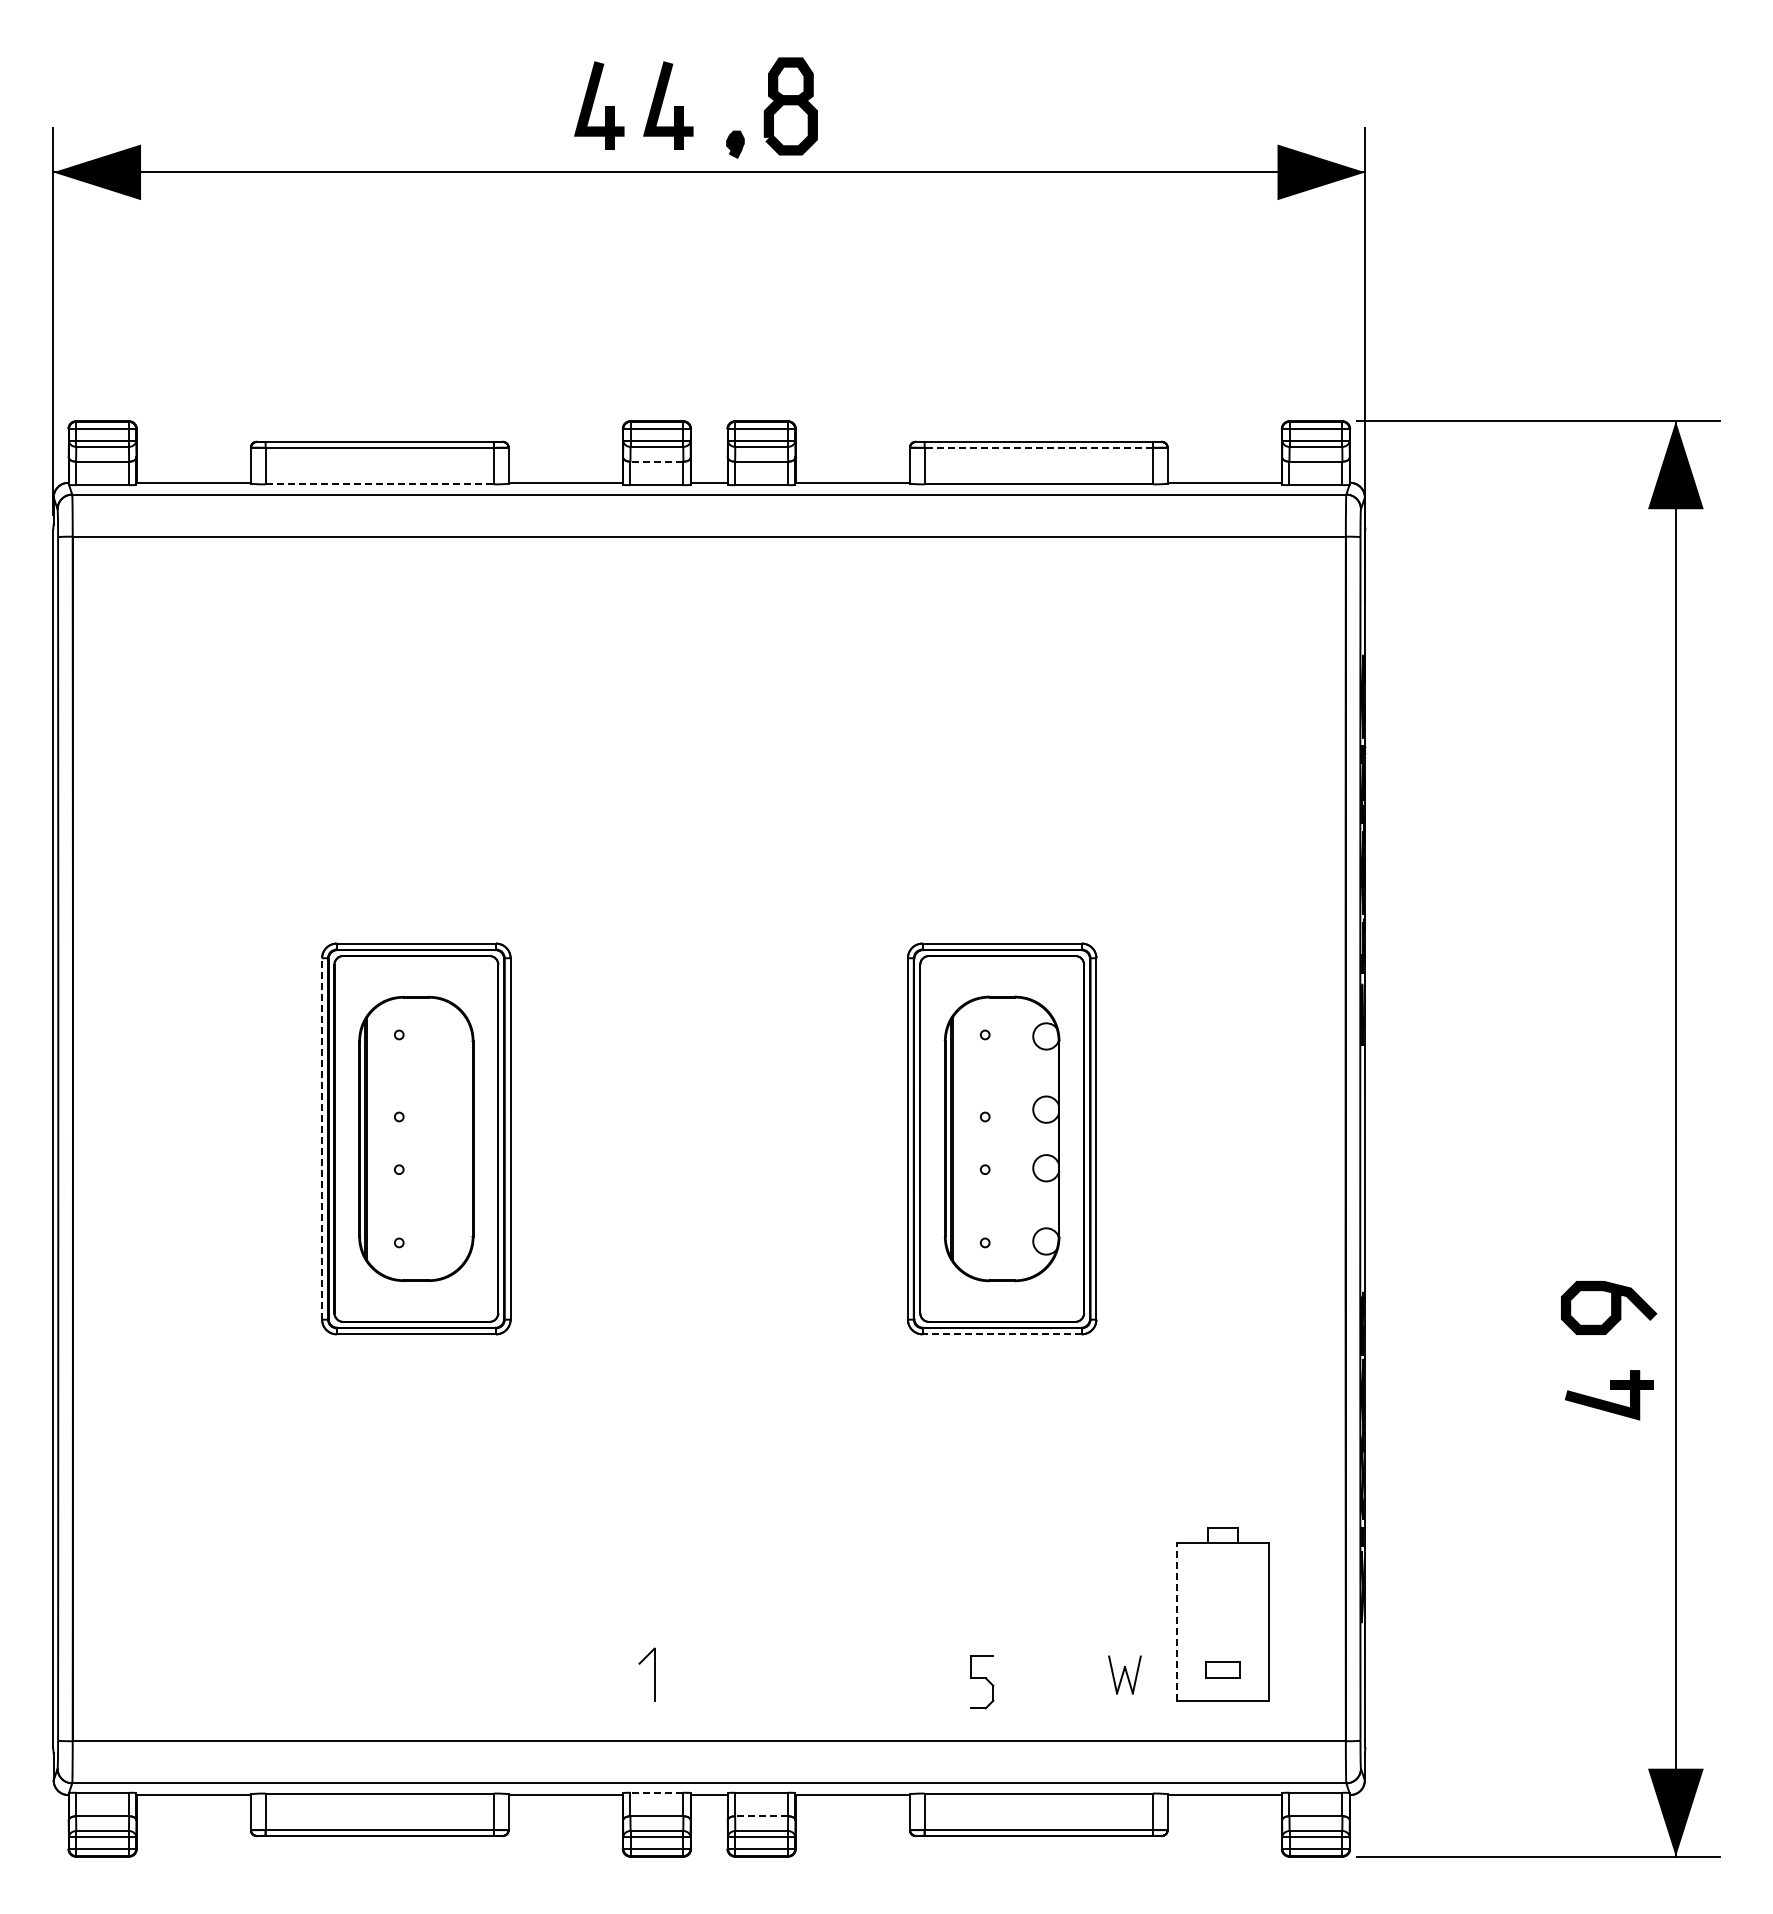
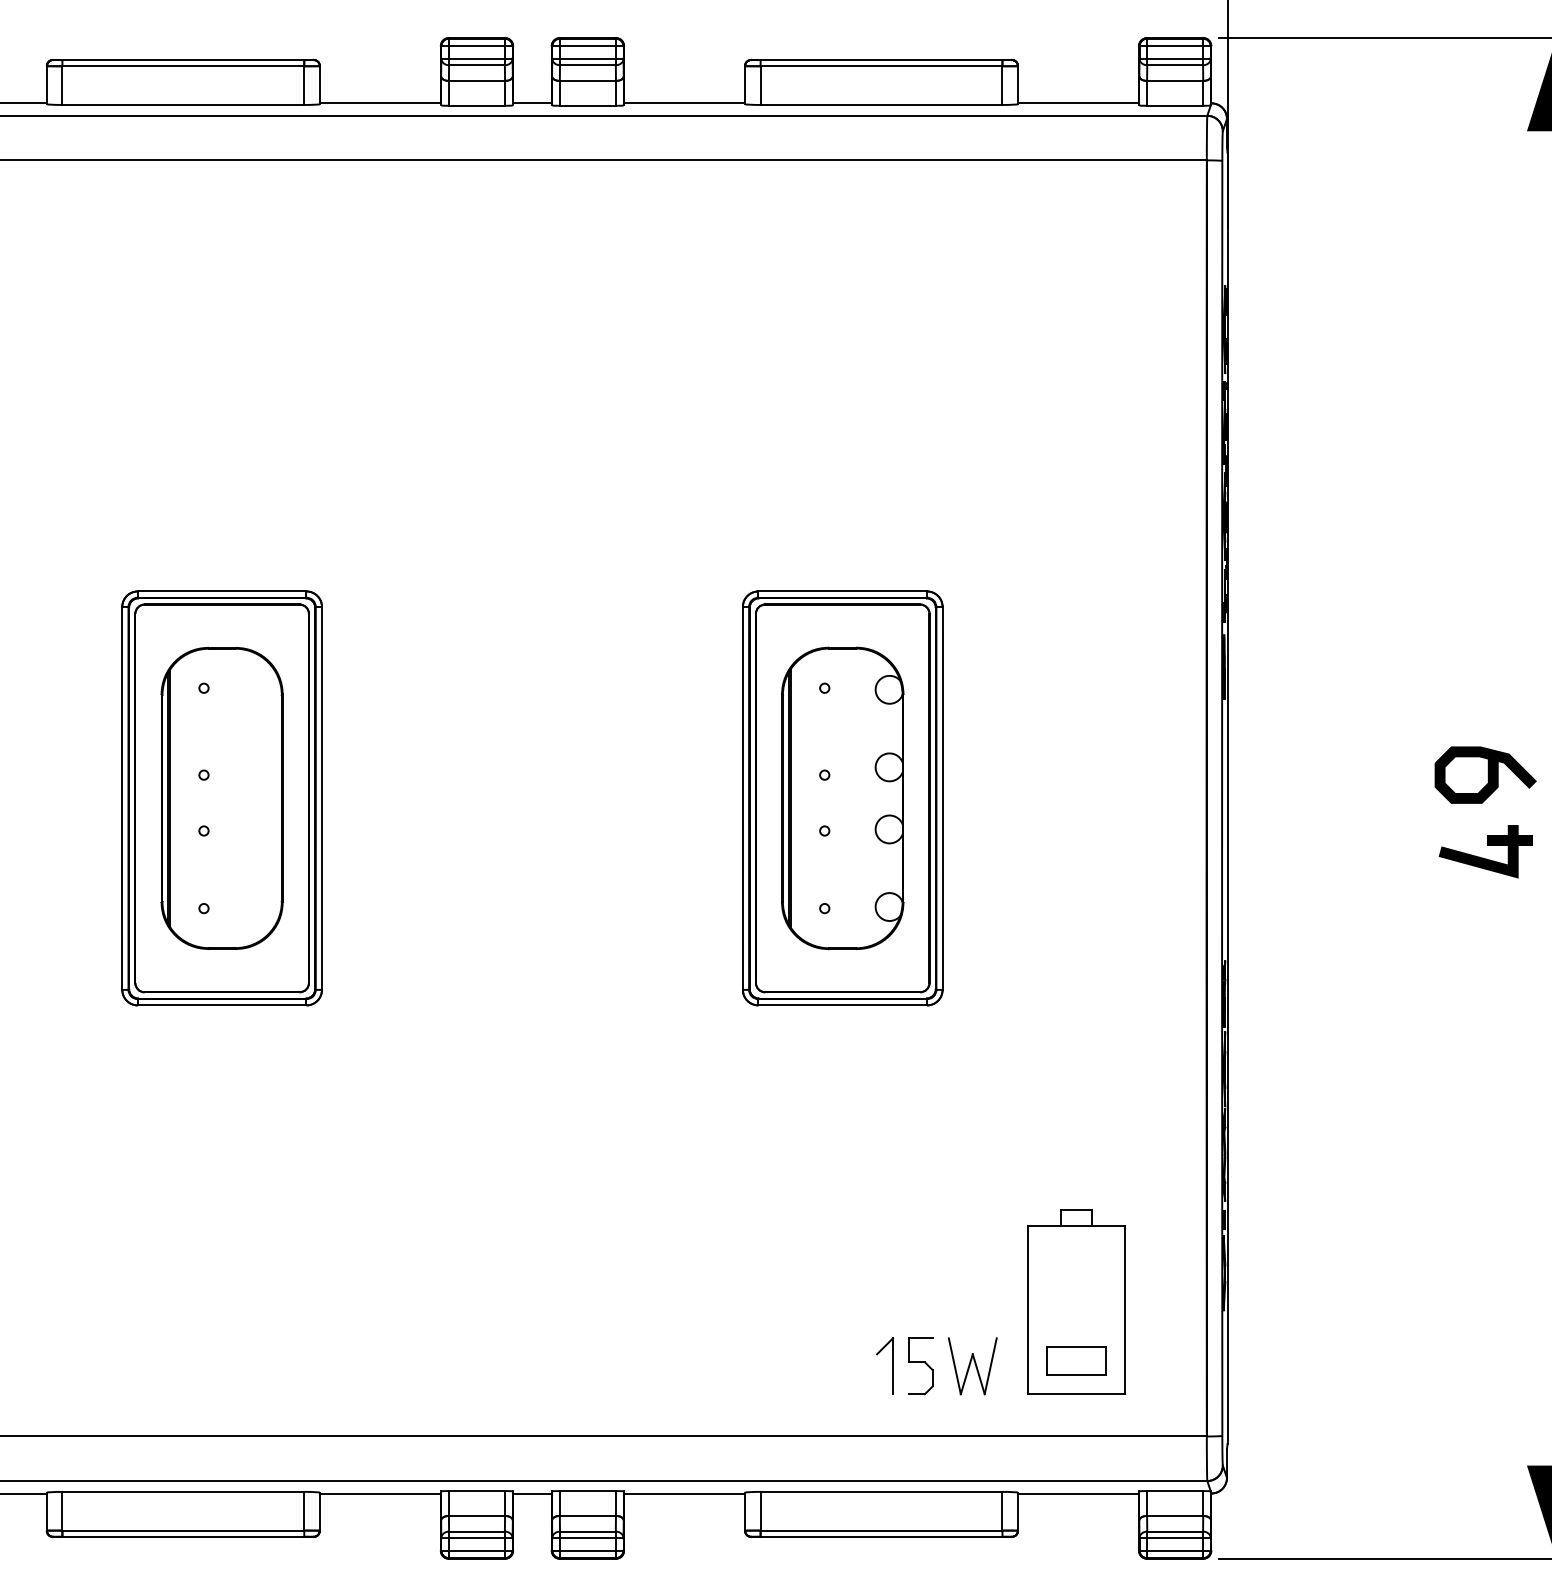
line: (1038, 447) -> (881, 65), dashed -> solid
line: (656, 461) -> (476, 80), dashed -> solid
line: (380, 484) -> (184, 105), dashed -> solid
line: (322, 1138) -> (122, 797), dashed -> solid
curve: (1611, 1307) -> (1488, 774), moved
line: (1002, 1334) -> (843, 1005), dashed -> solid
part: (1608, 1395) -> (1485, 851), moved
line: (1176, 1621) -> (1027, 1309), dashed -> solid
part: (1222, 1669) -> (1076, 1360), size x1.67
part: (654, 1674) -> (892, 1365), moved
part: (1124, 1674) -> (972, 1365), size x1.43
part: (982, 1682) -> (921, 1366), moved
line: (656, 1792) -> (476, 1490), dashed -> solid
line: (761, 1816) -> (587, 1516), dashed -> solid

